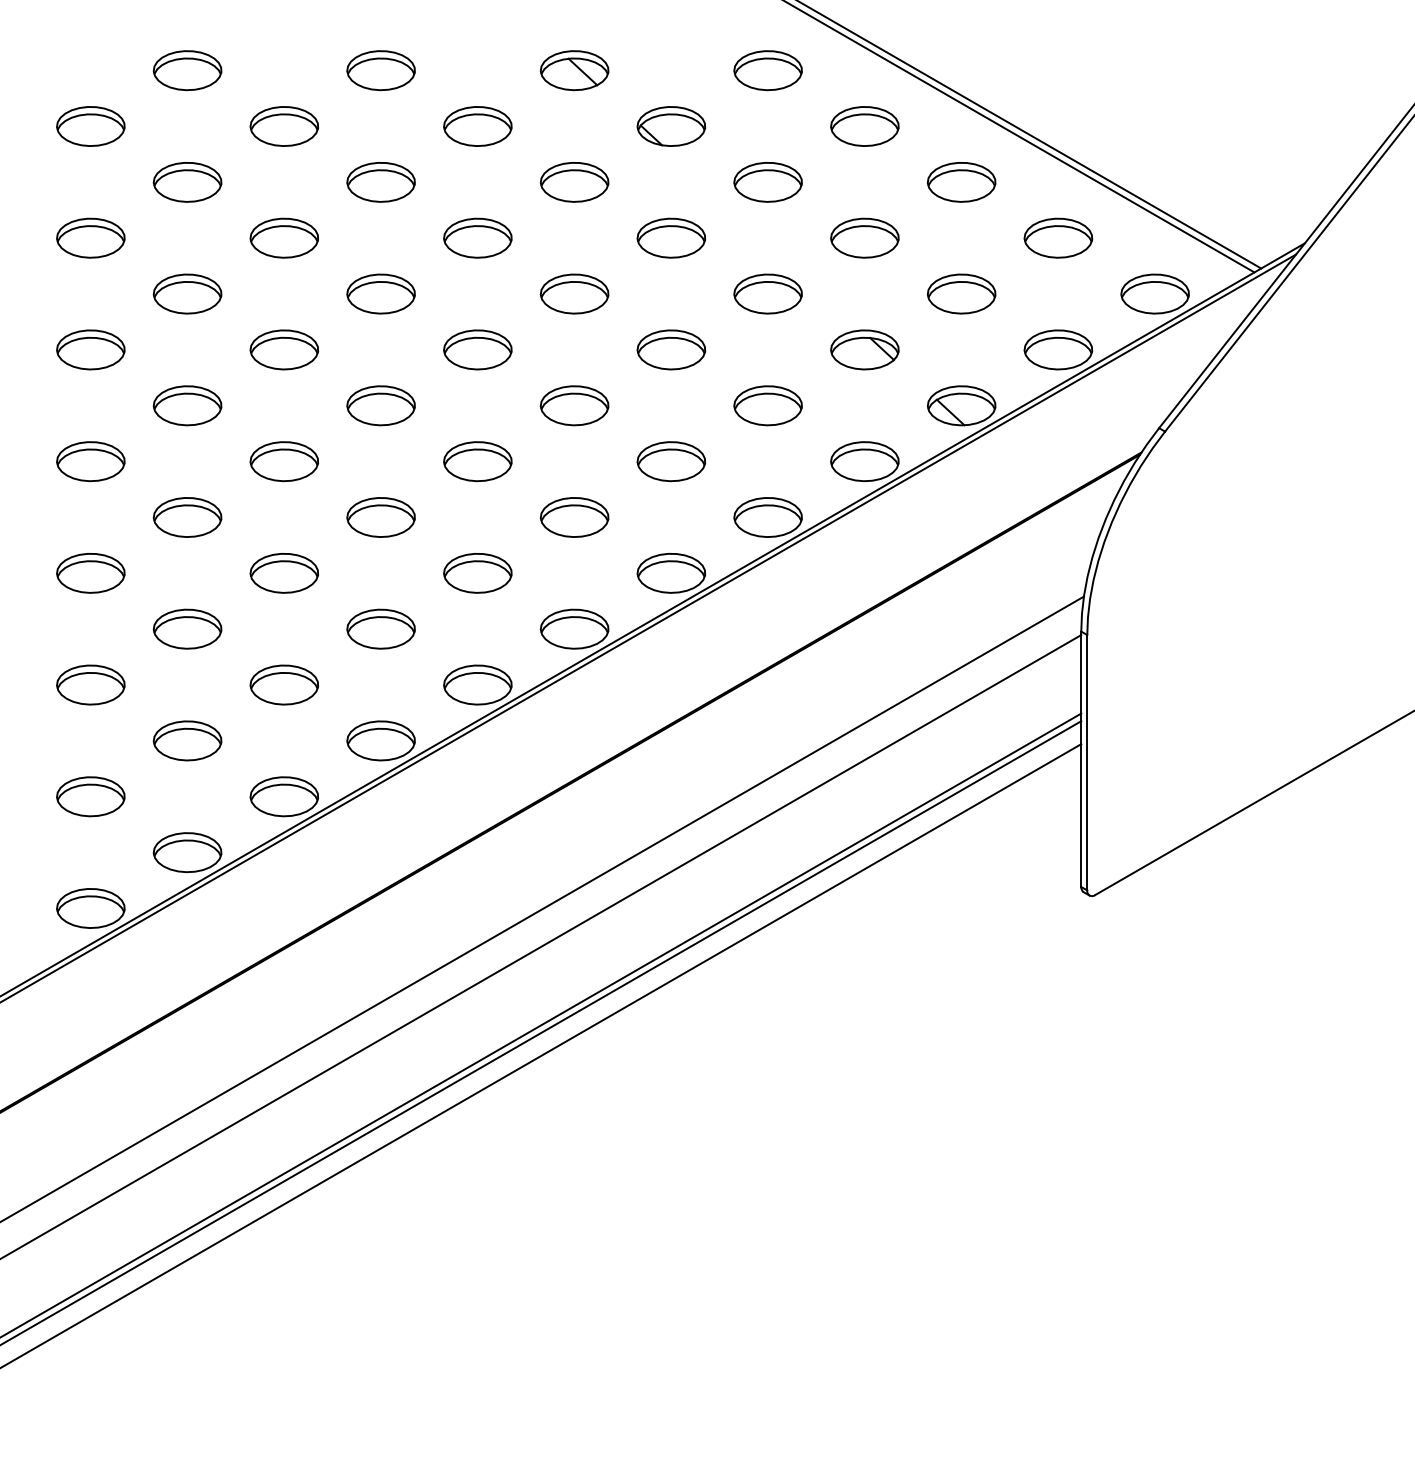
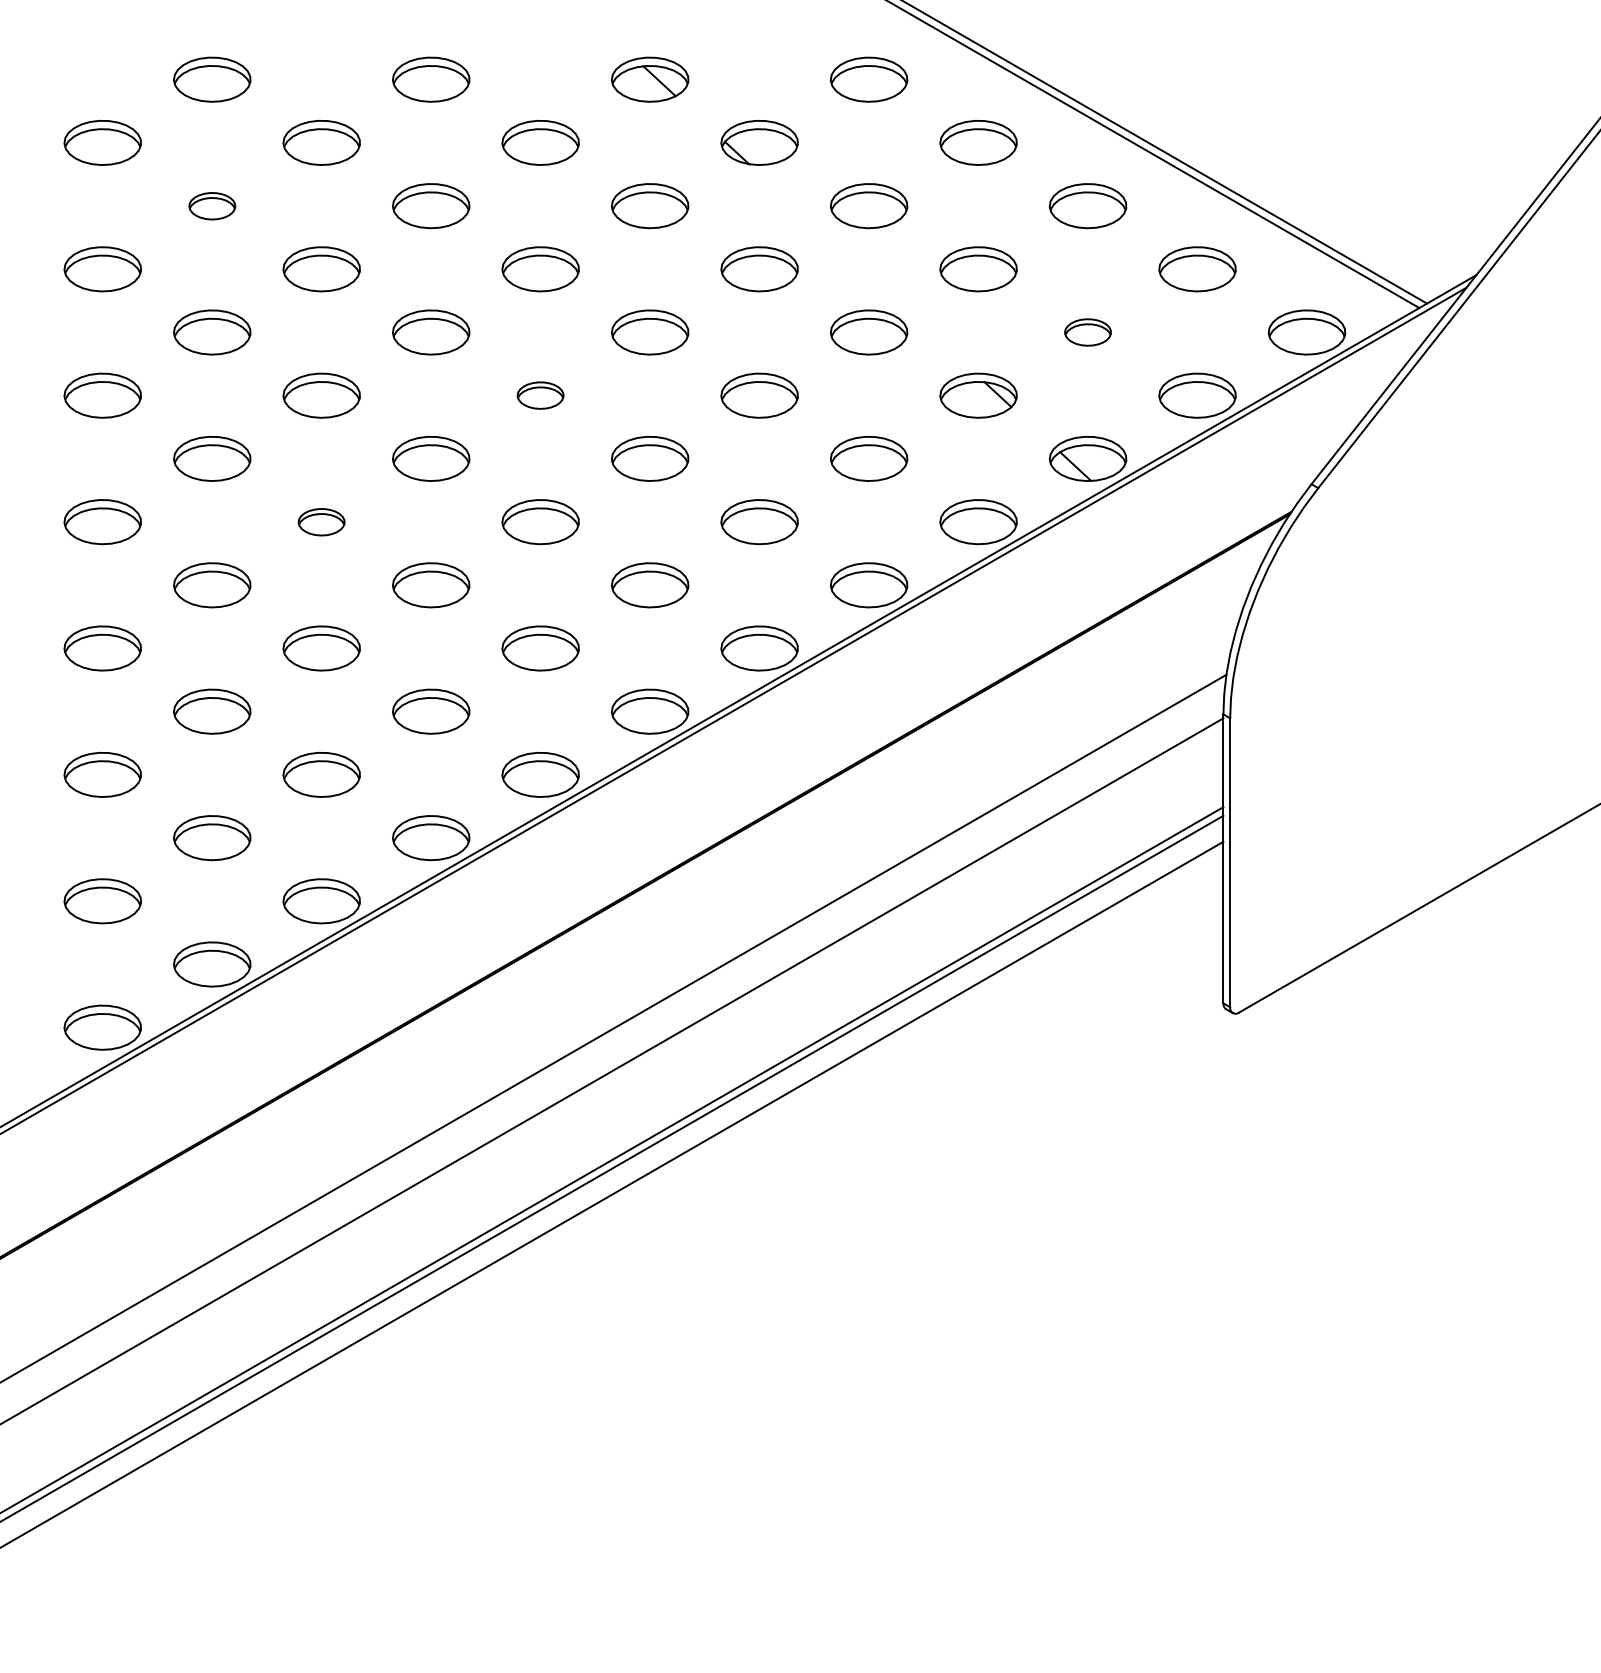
part: (187, 182) -> (212, 206), size x0.6
part: (961, 294) -> (1087, 332), size x0.6
part: (477, 349) -> (540, 395), size x0.6
part: (284, 461) -> (321, 522), size x0.6

